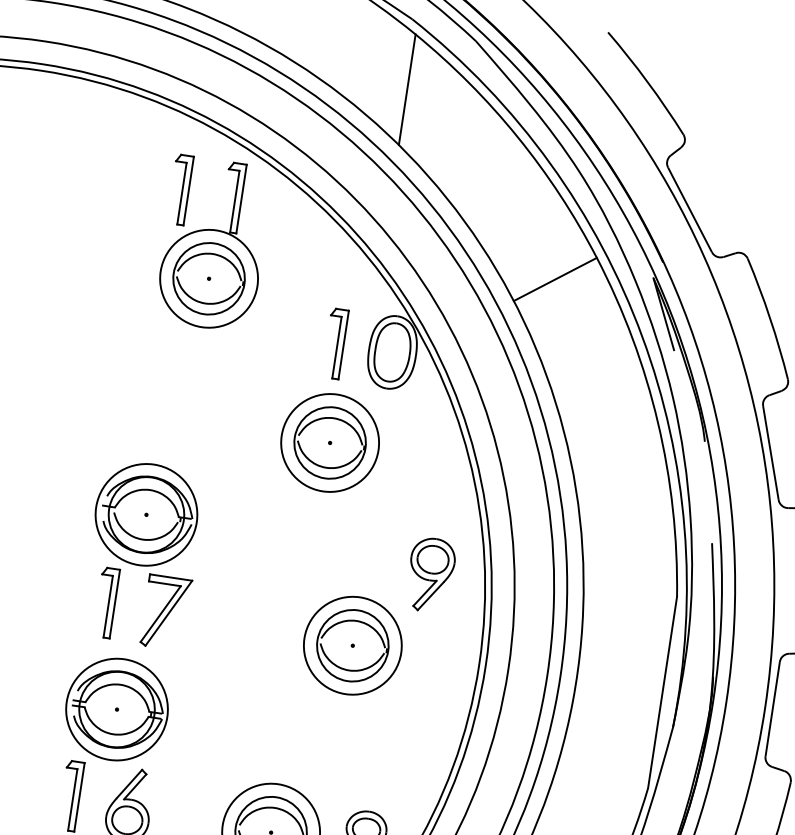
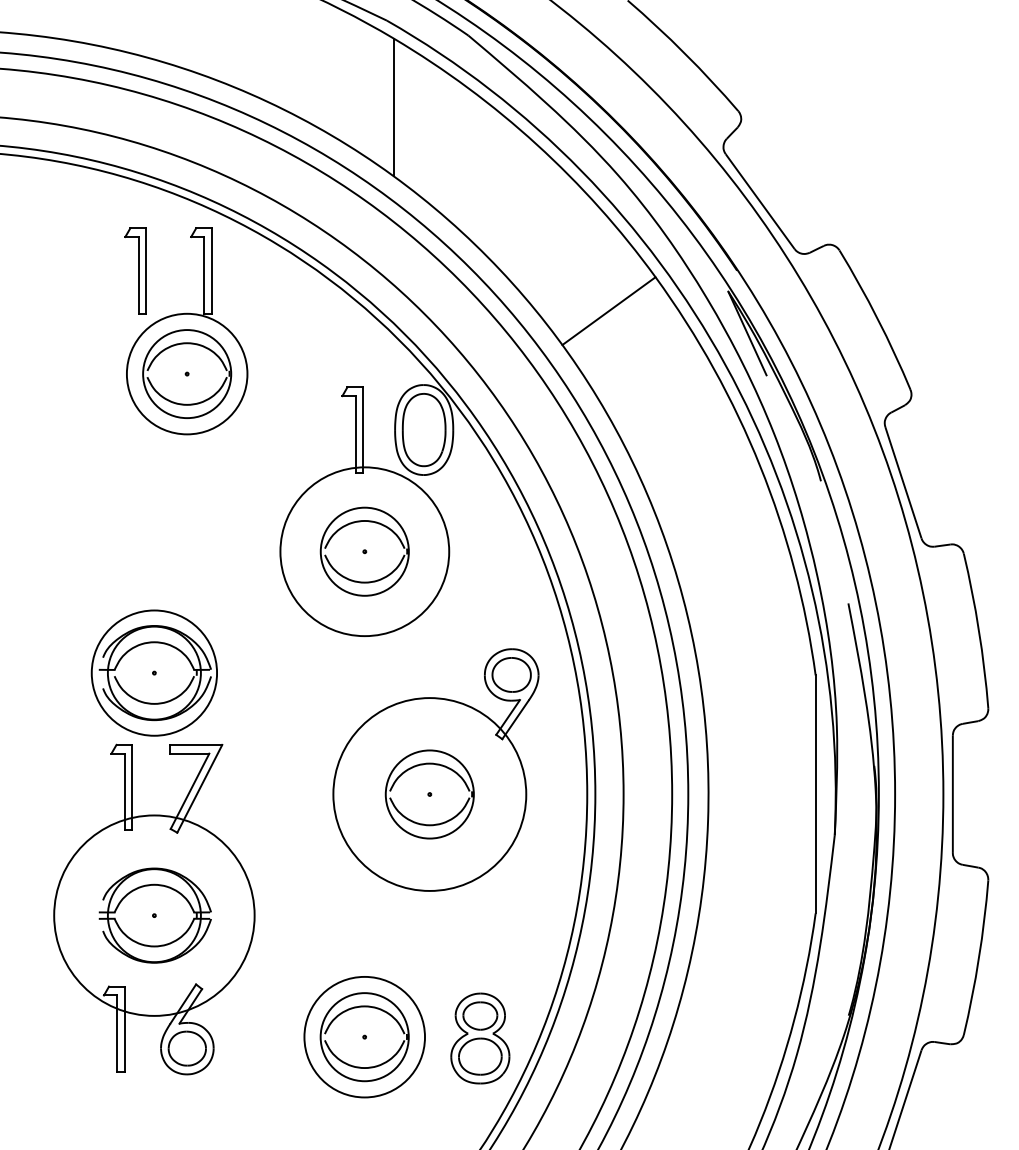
circle: (329, 442) -> (364, 551), size x1.4
circle: (352, 645) -> (429, 794), size x1.6
circle: (117, 709) -> (154, 915), size x1.6

